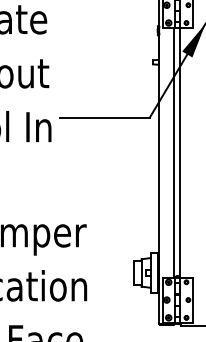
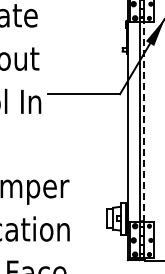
line: (180, 151) -> (144, 121), solid -> dashed

